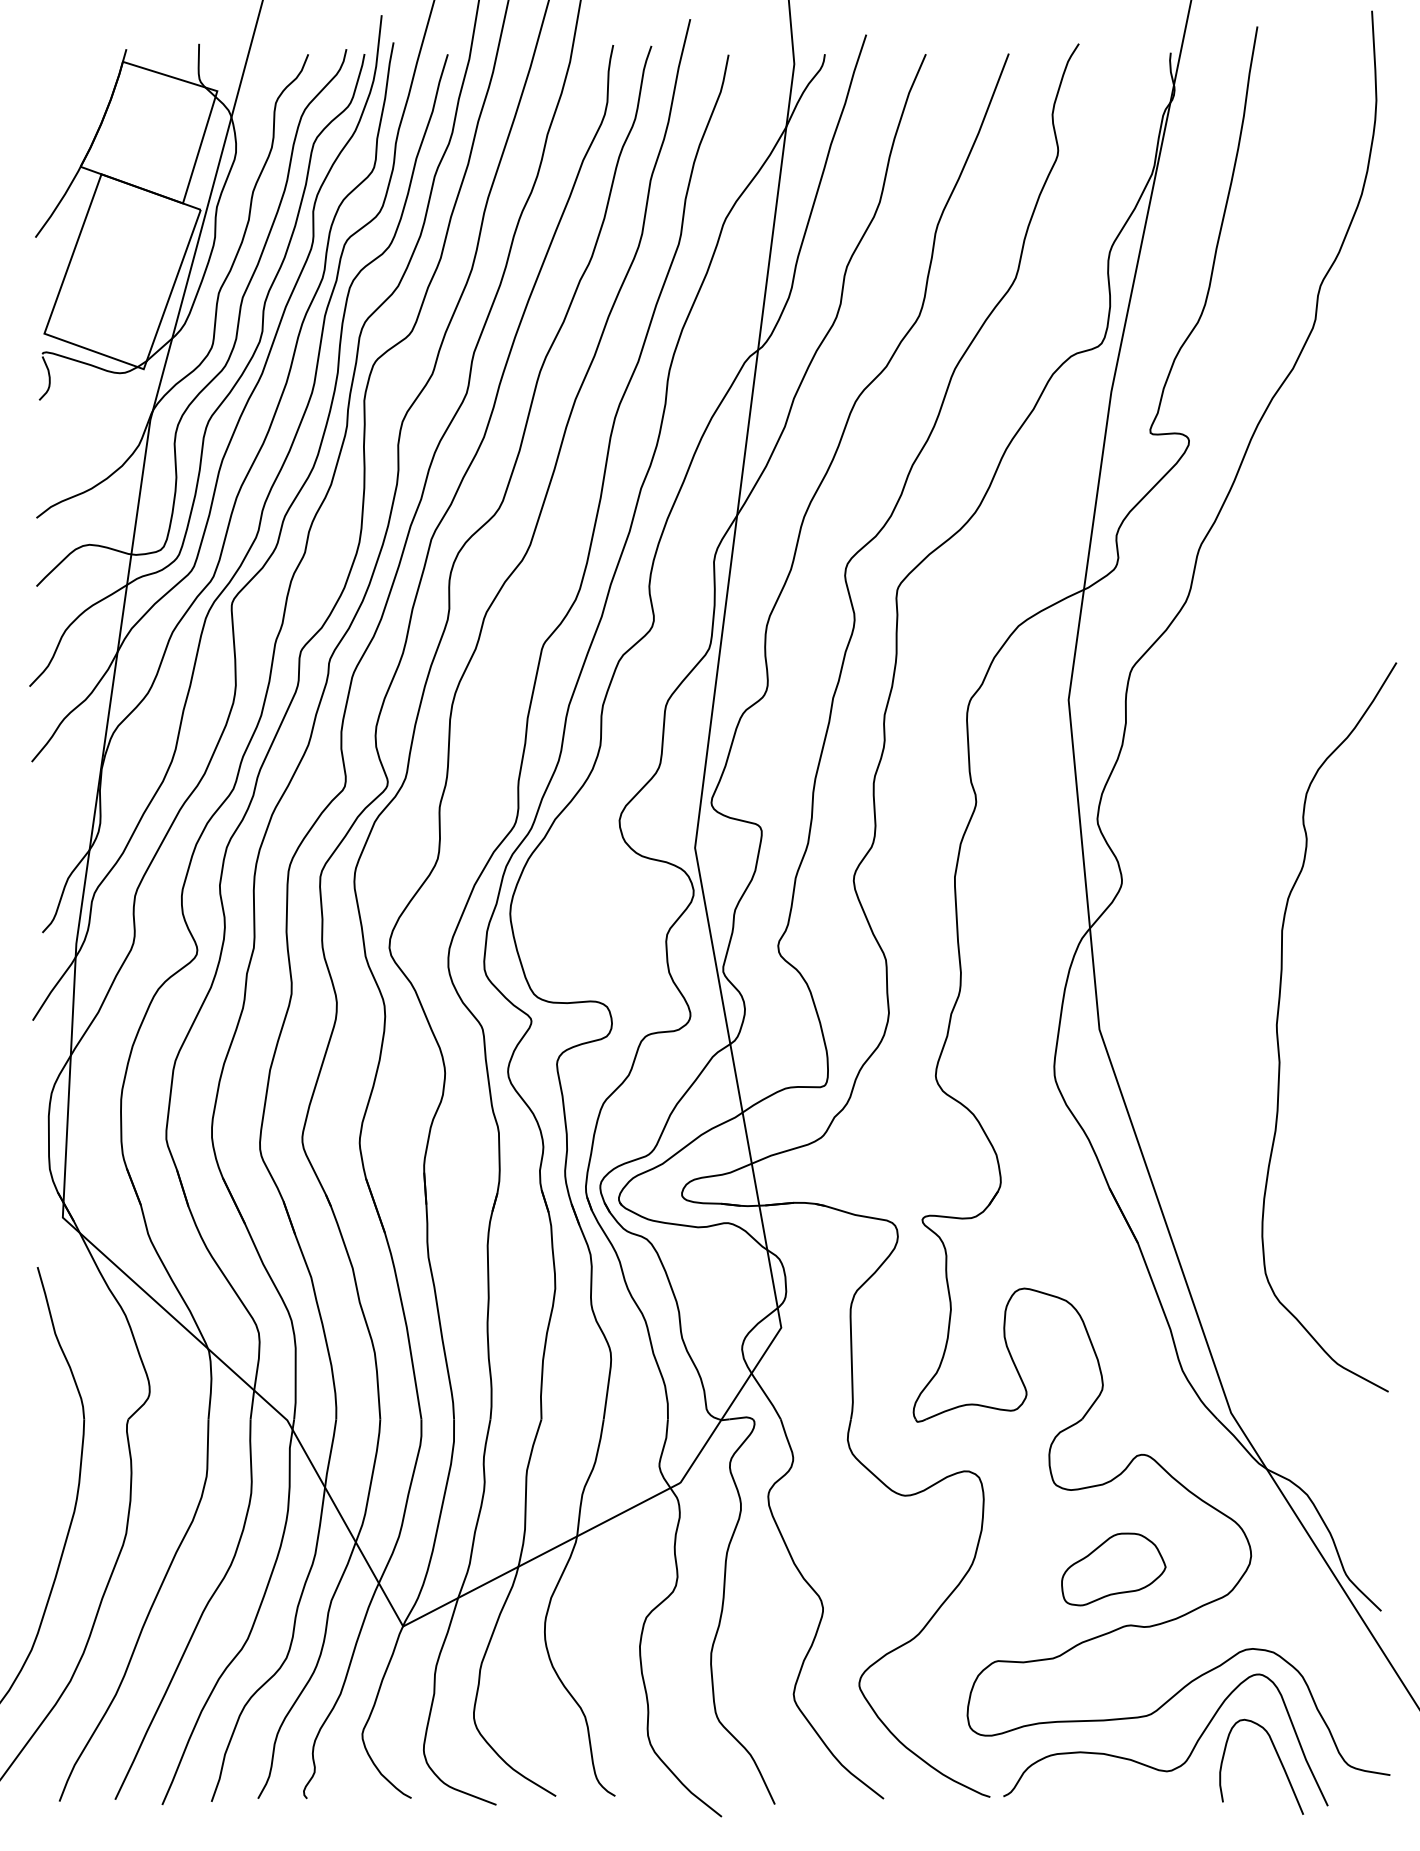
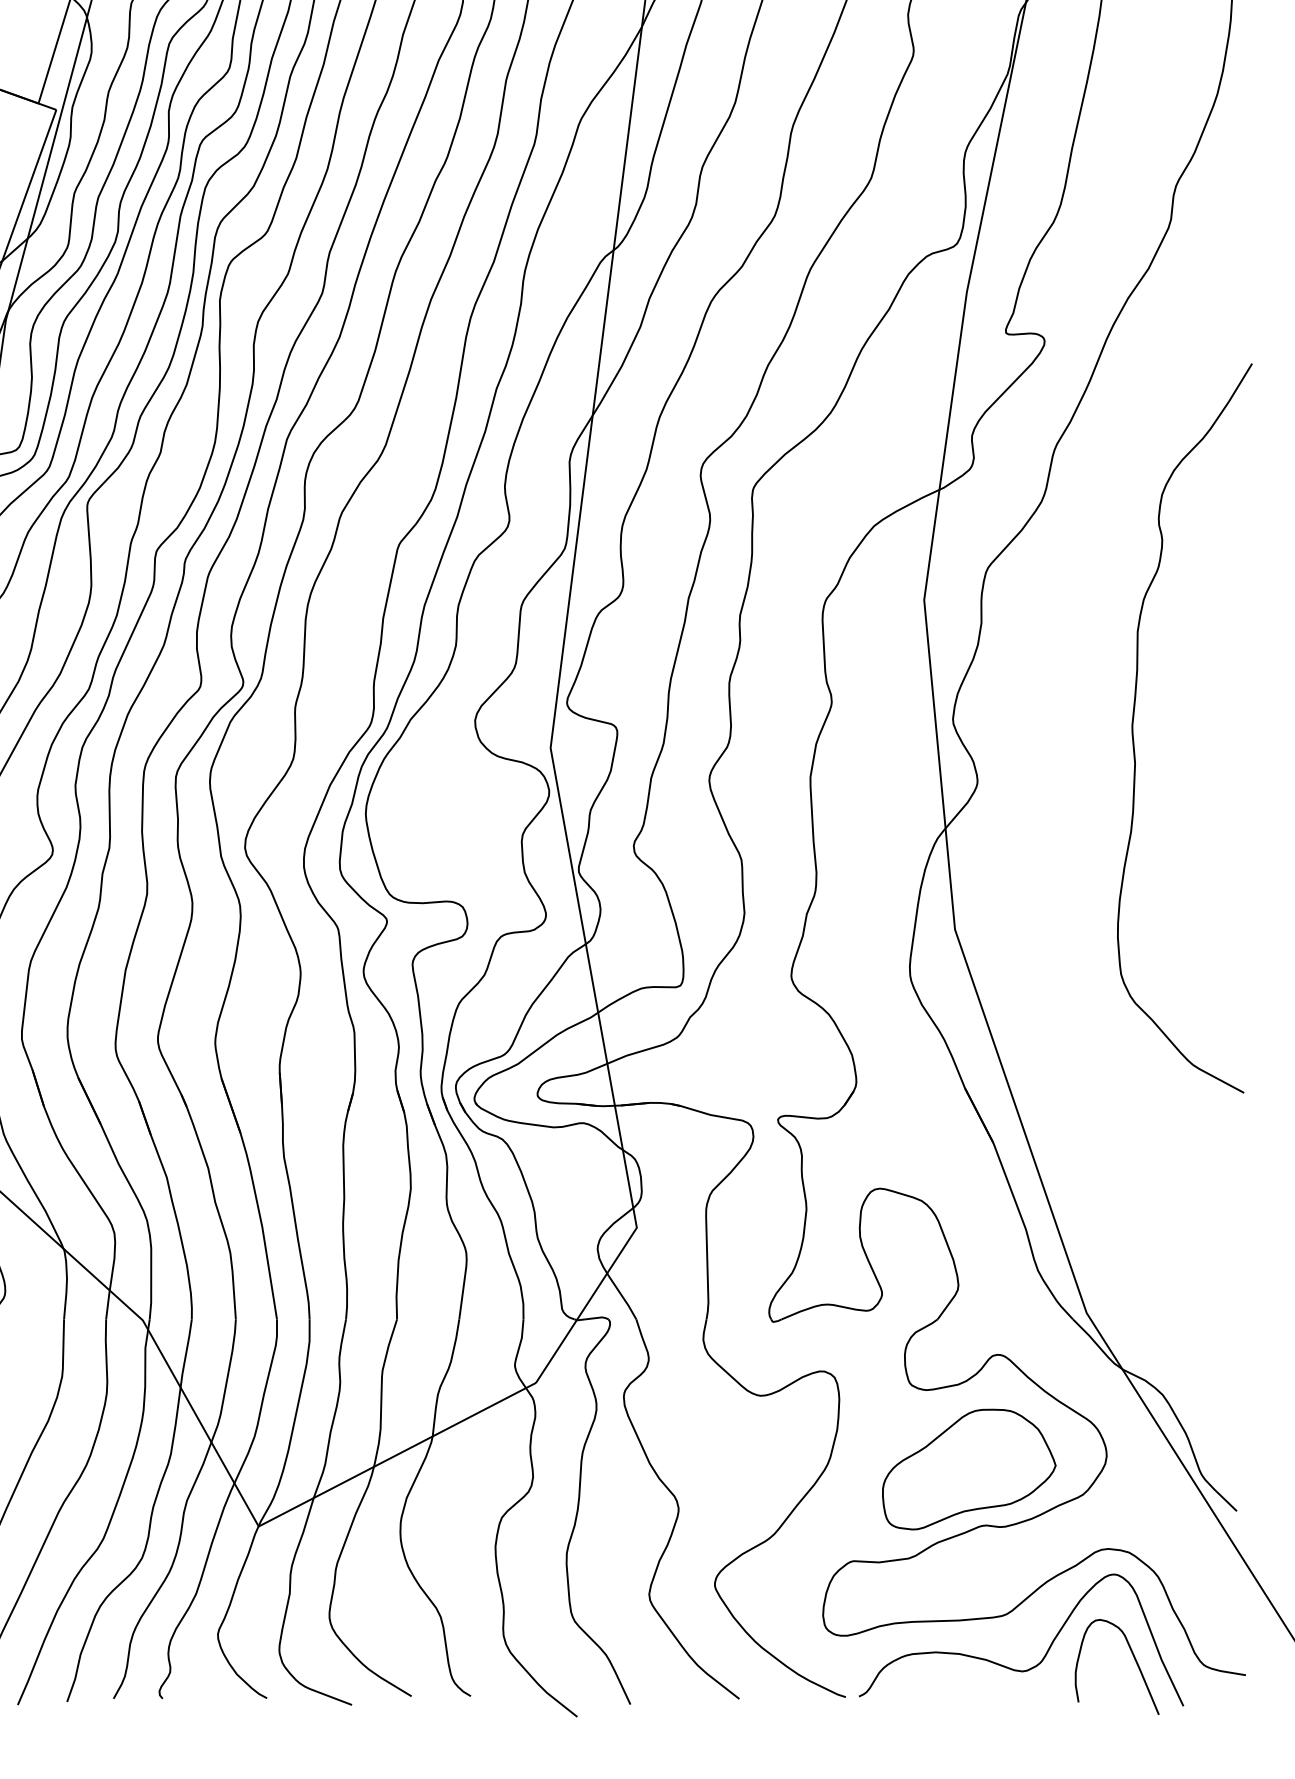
curve: (1278, 1020) -> (1134, 721), moved
part: (1113, 1569) -> (969, 1469), size x1.67

